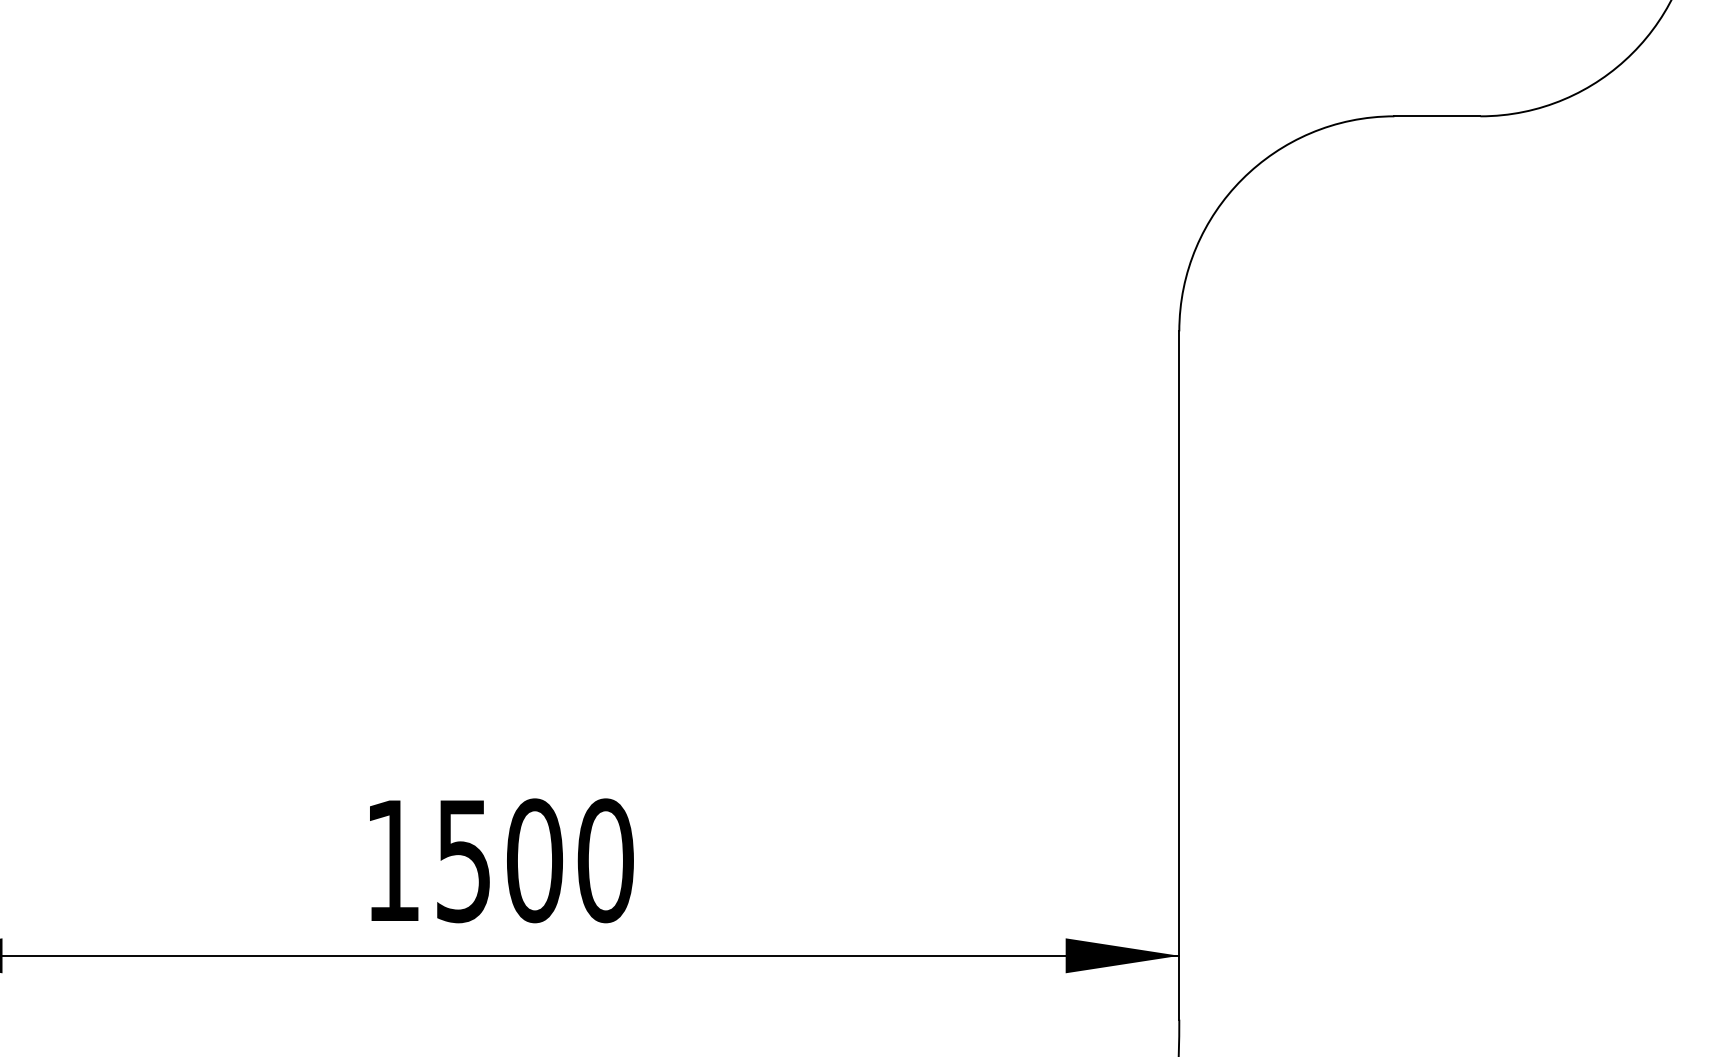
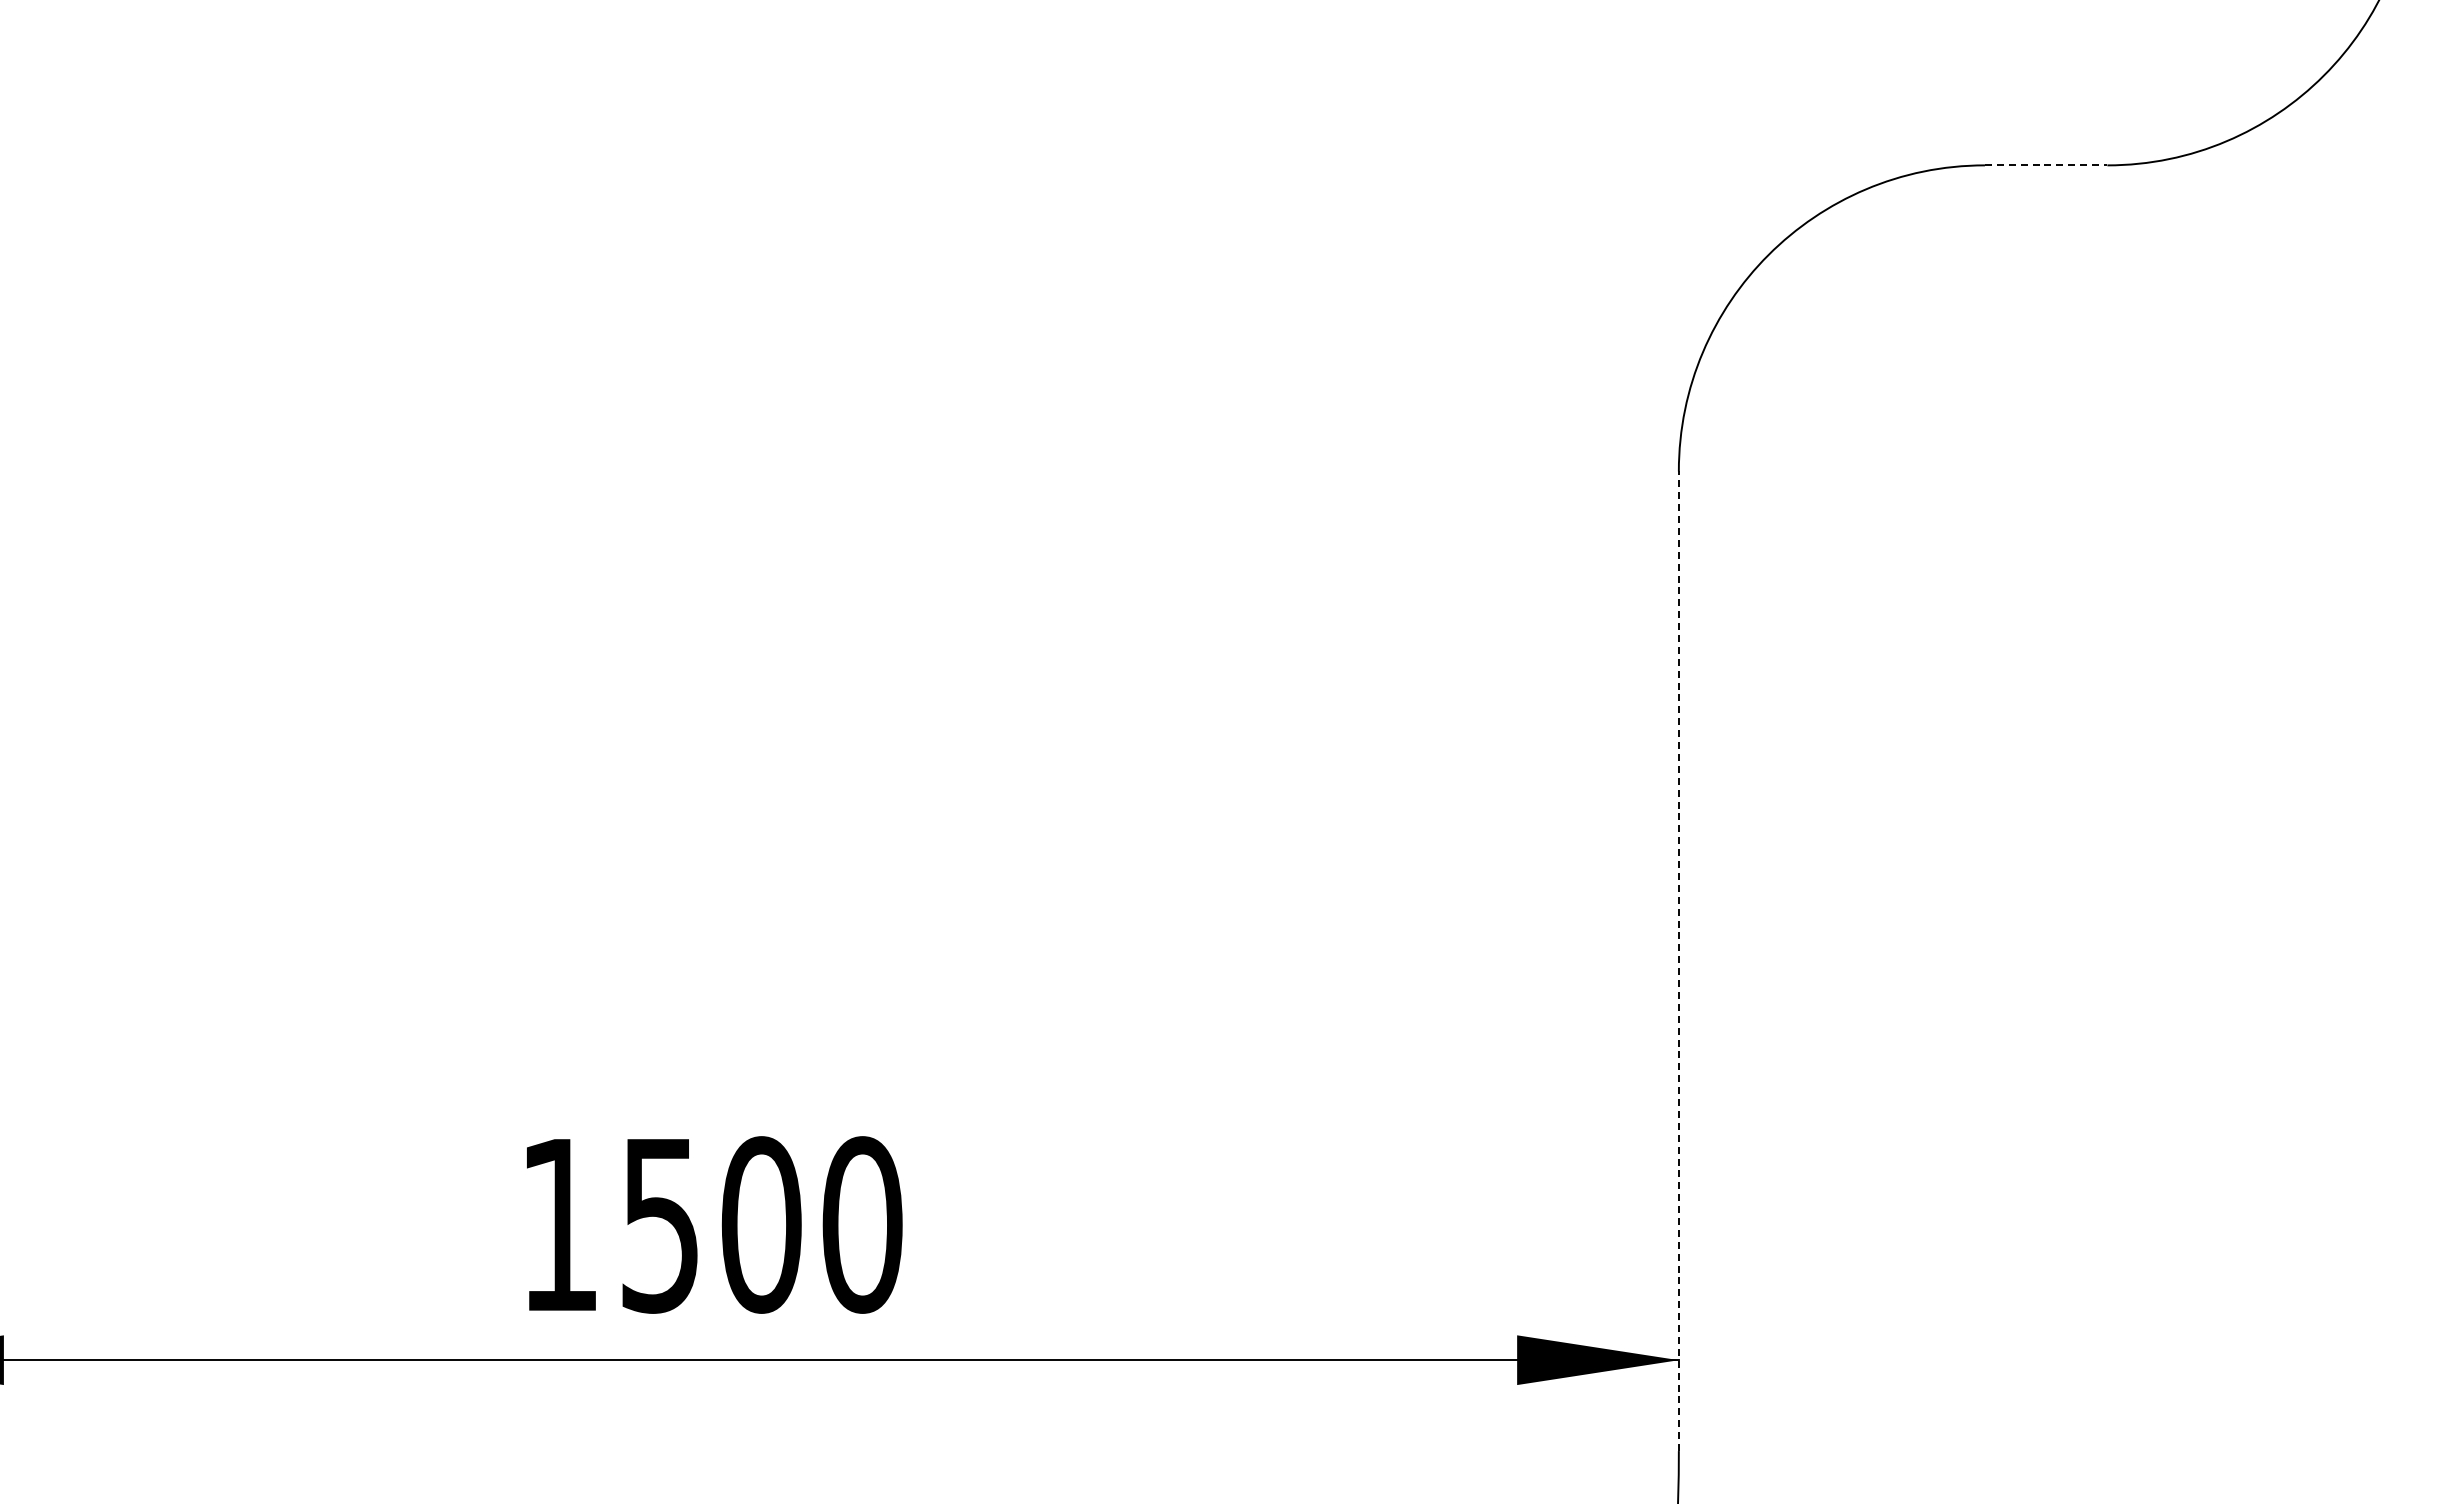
line: (1437, 116) -> (2046, 165), solid -> dashed
line: (1179, 675) -> (1678, 961), solid -> dashed

